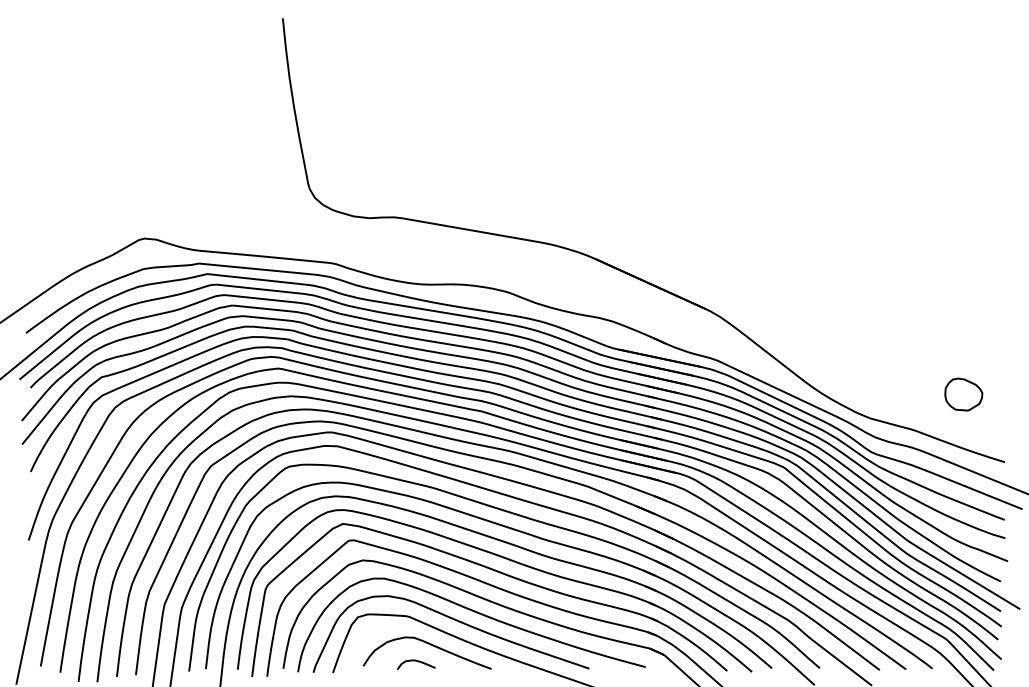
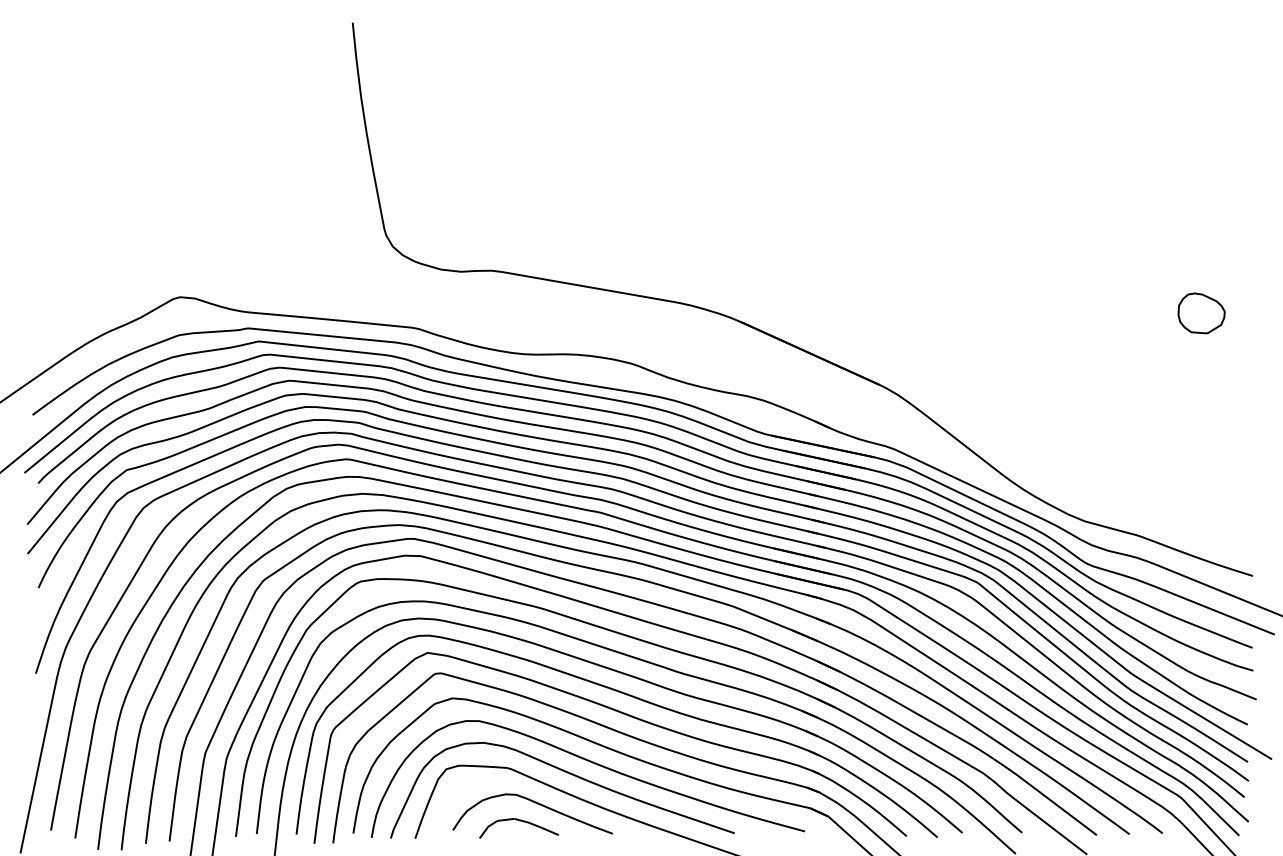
part: (963, 394) -> (1201, 313), moved
part: (416, 664) -> (519, 828), size x1.67

